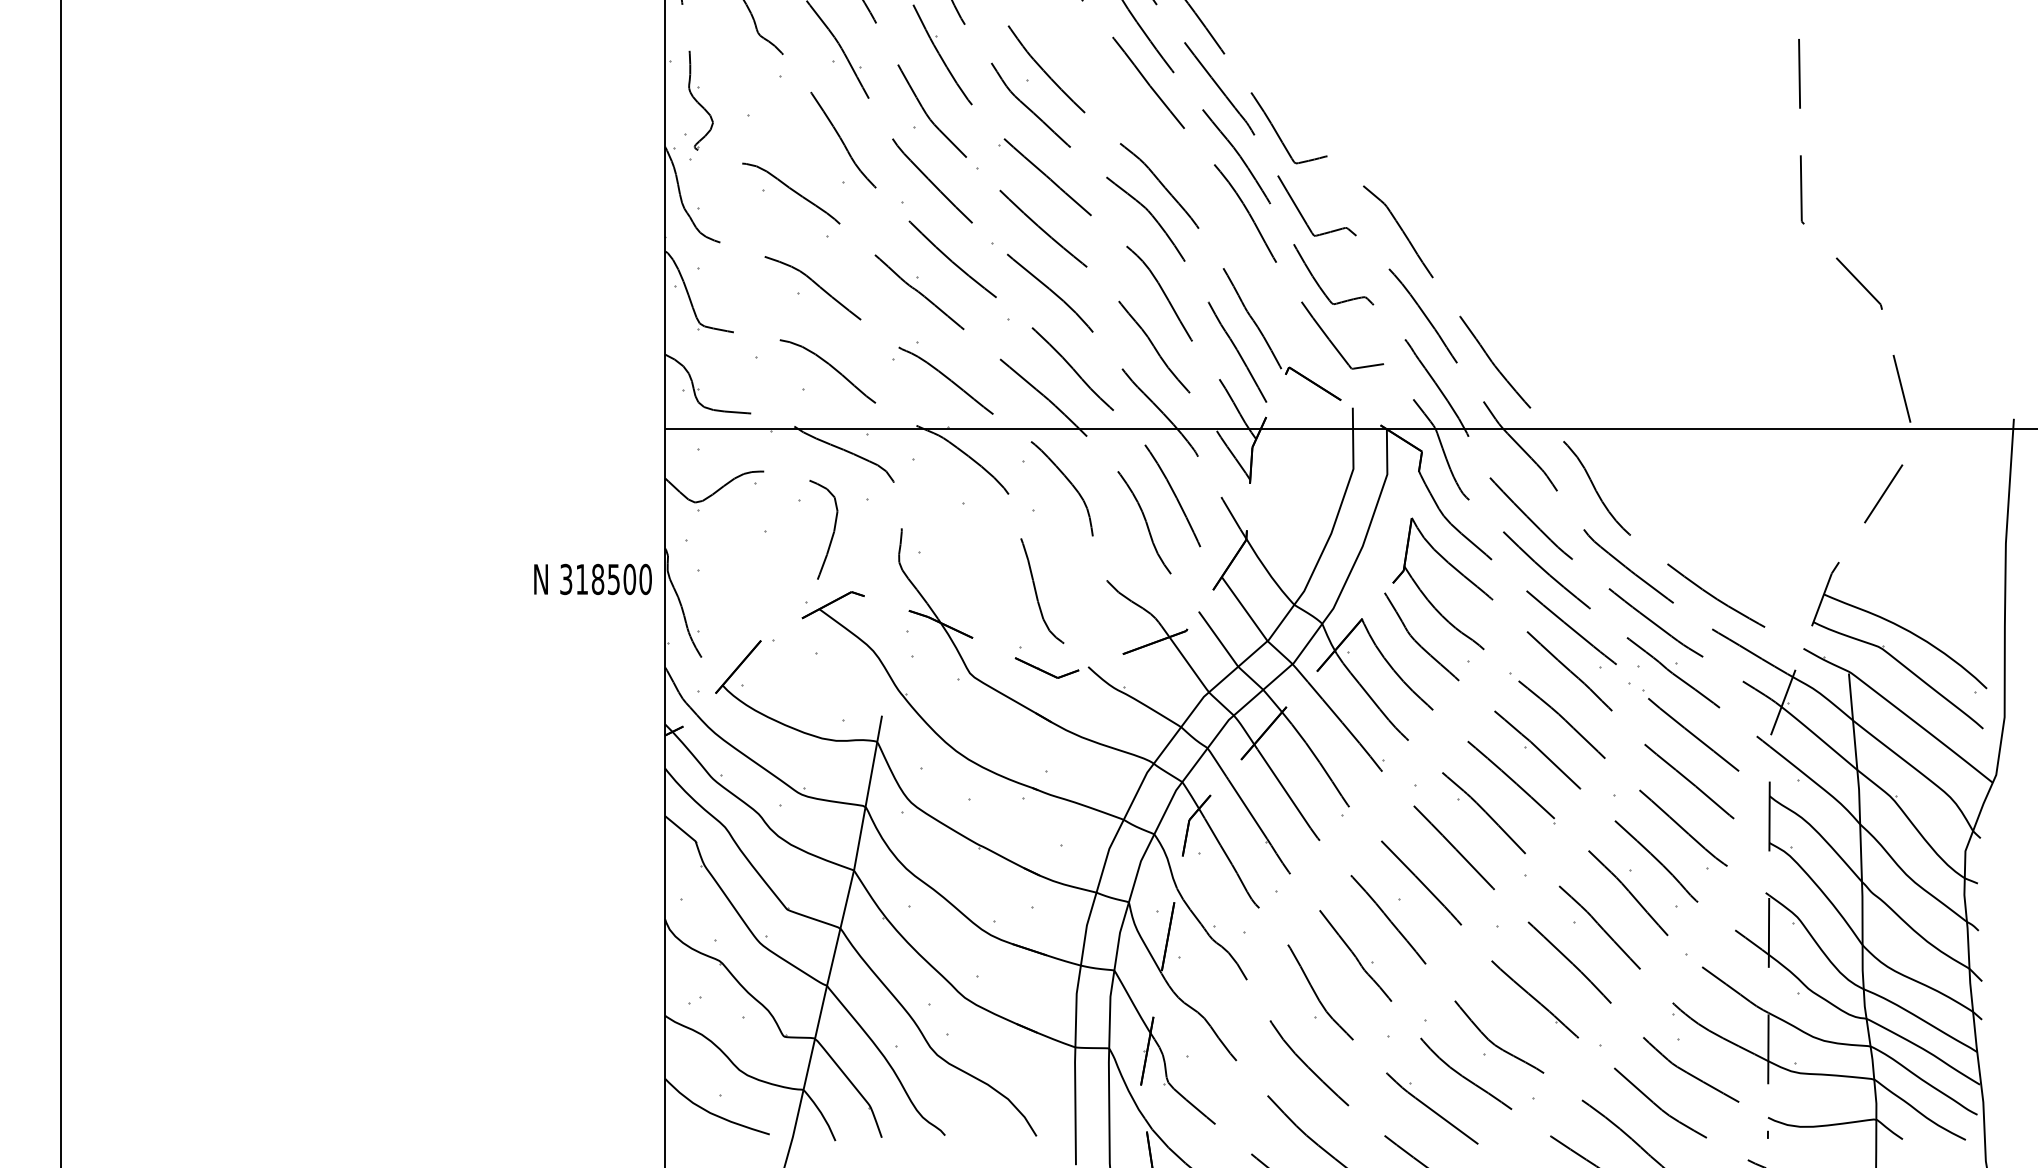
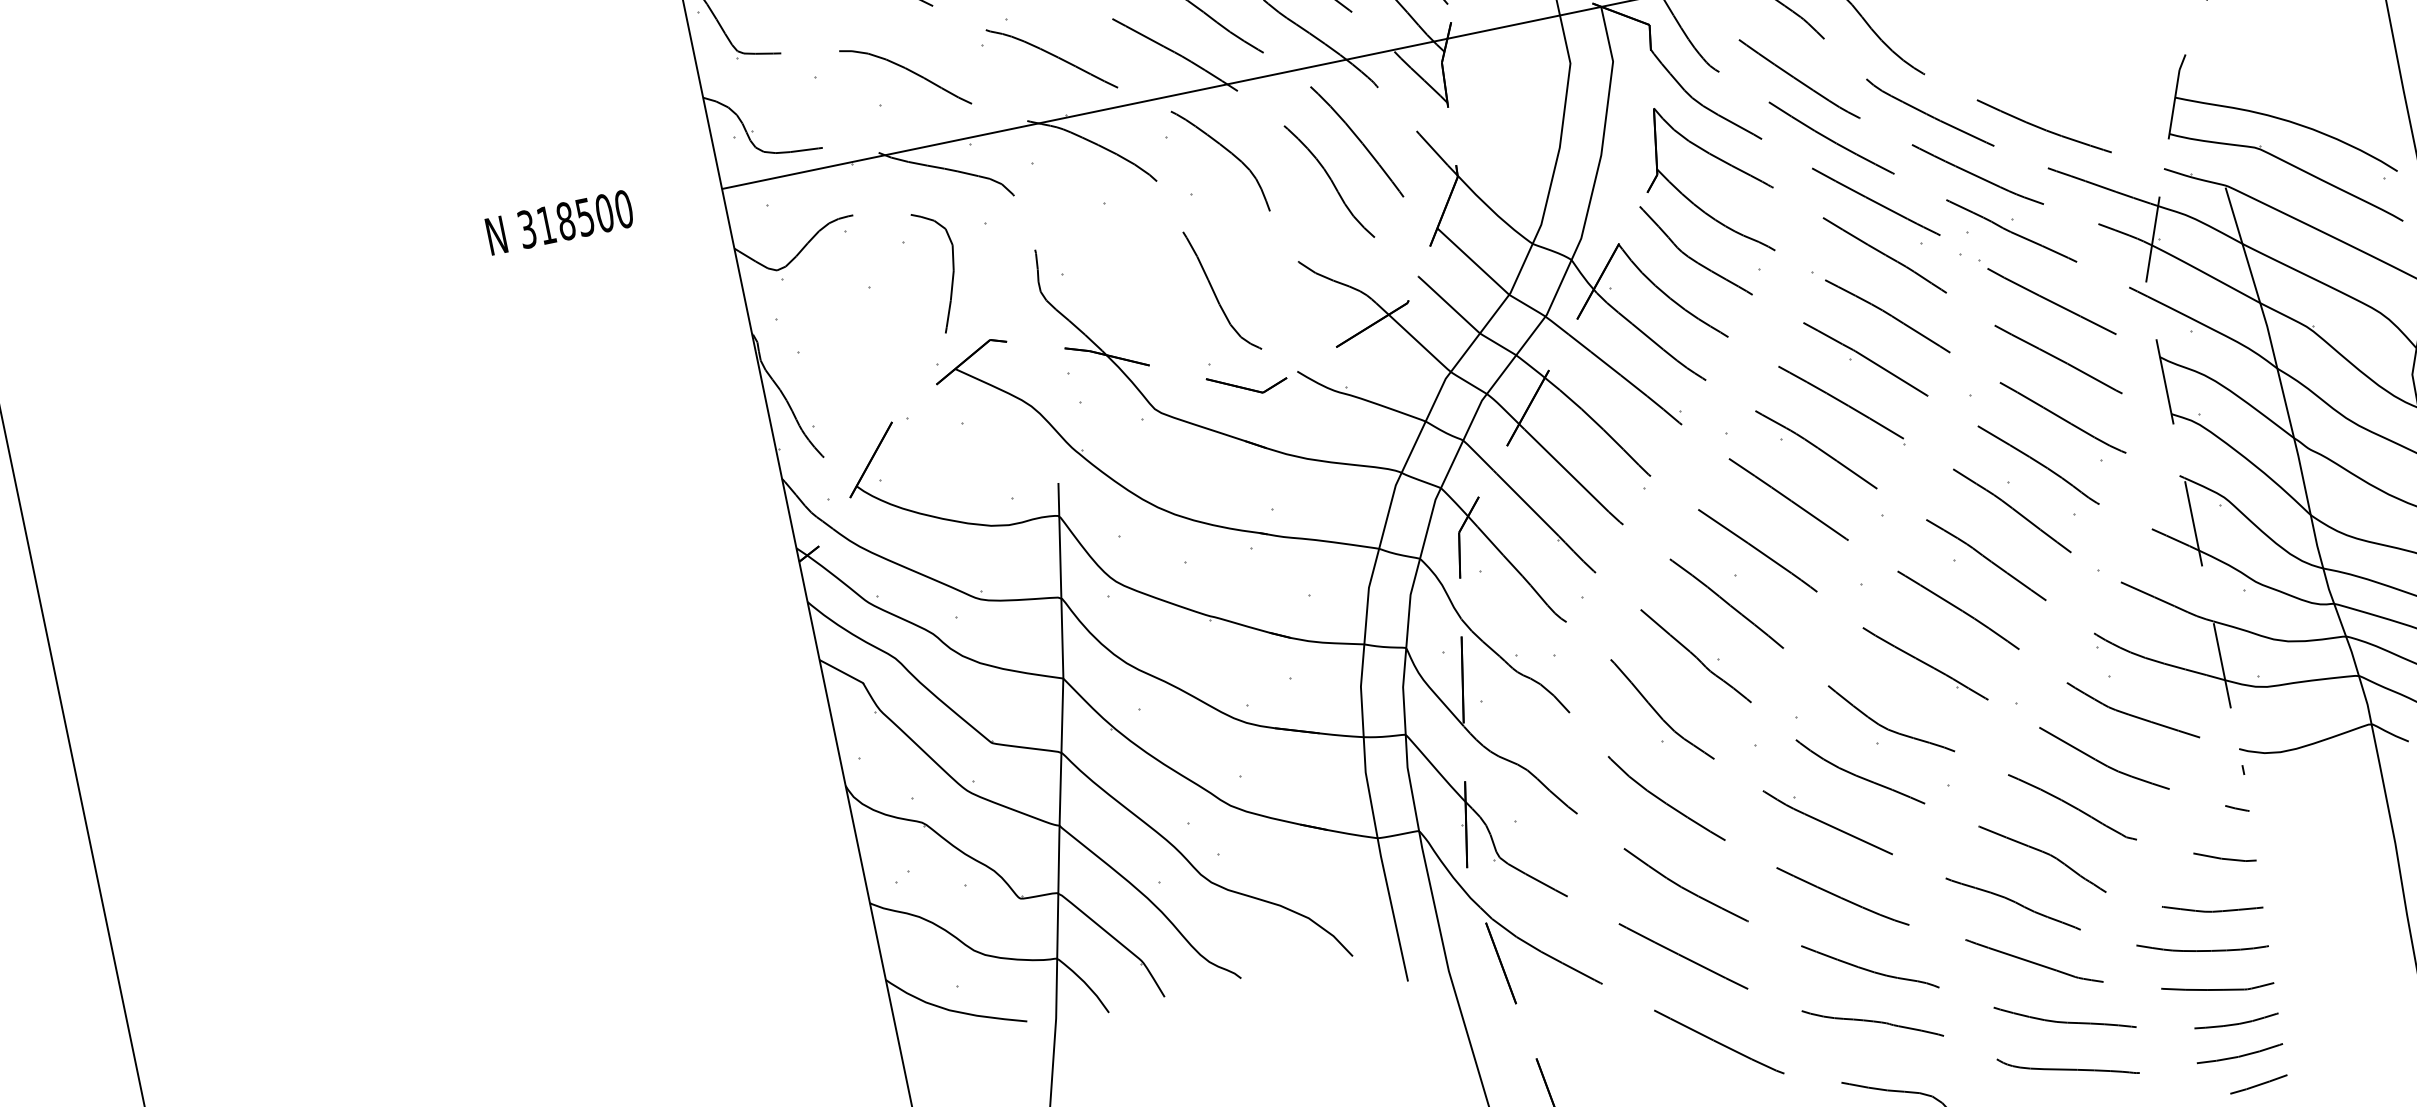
text: (592, 579) -> (559, 222), moved

